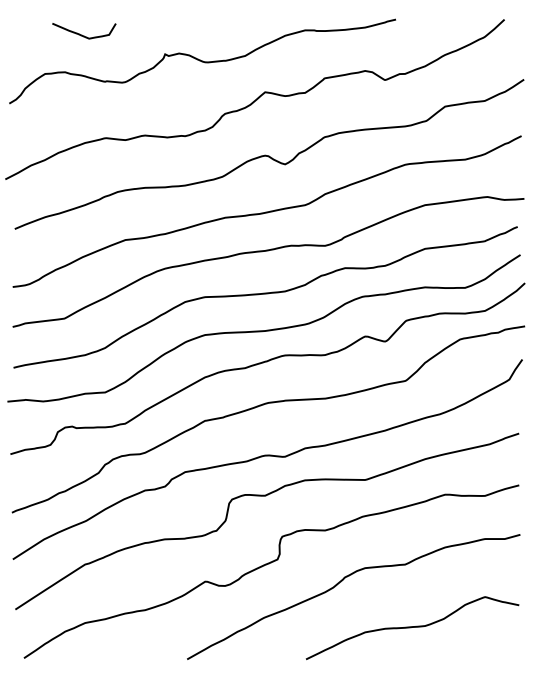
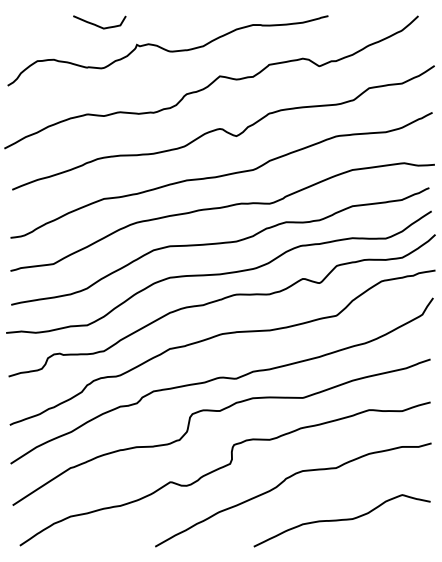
curve: (82, 34) -> (98, 25), moved

